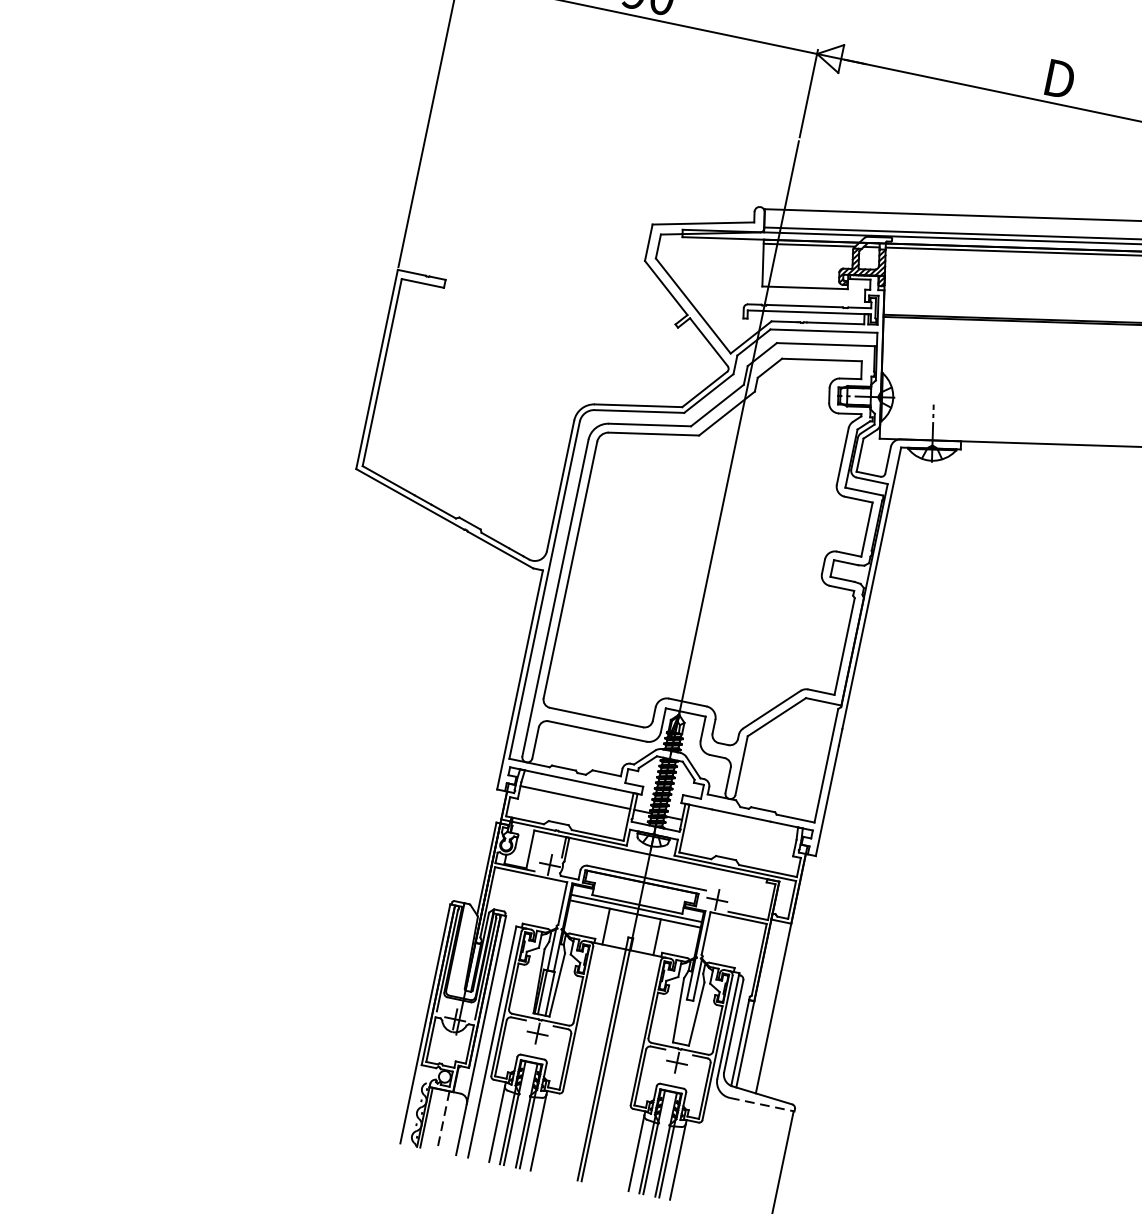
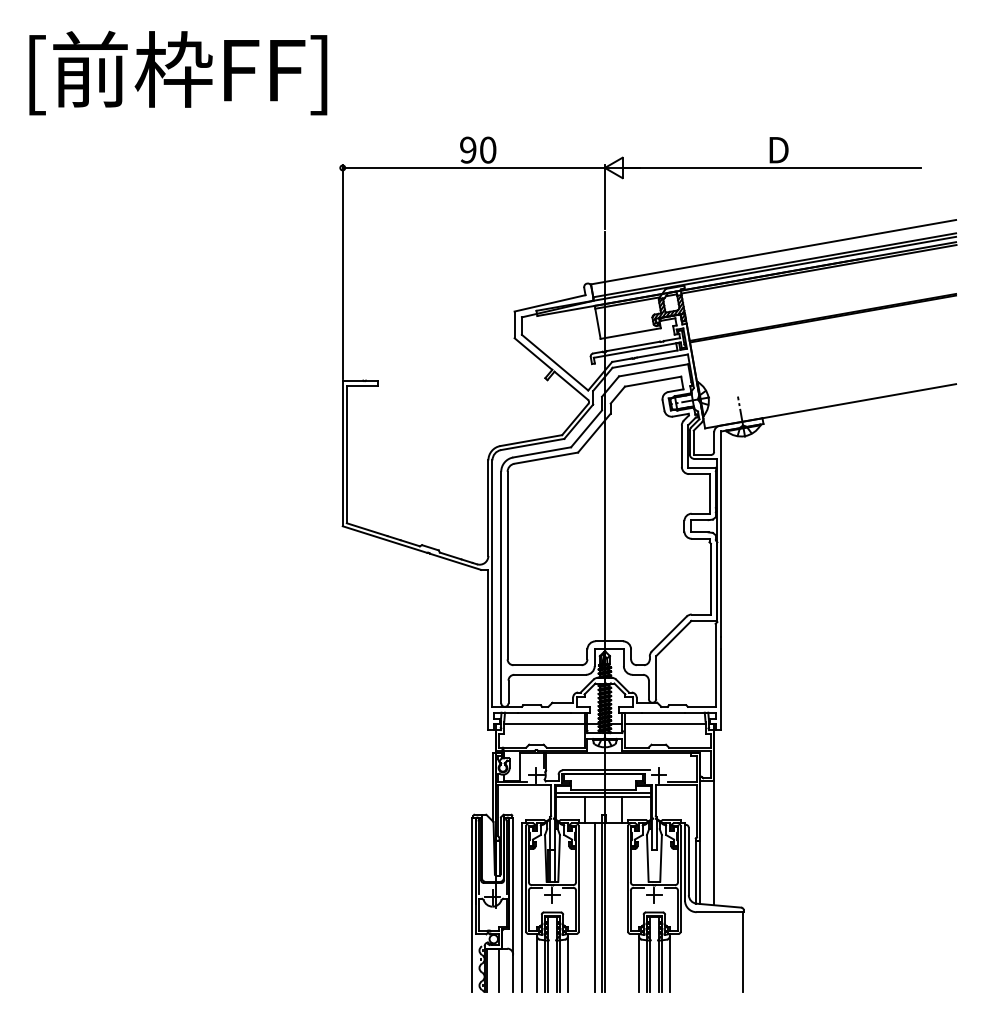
line: (740, 832) -> (665, 724), added
line: (591, 1062) -> (594, 907), added
line: (762, 1105) -> (720, 912), dashed -> solid
line: (443, 1121) -> (499, 970), dashed -> solid

